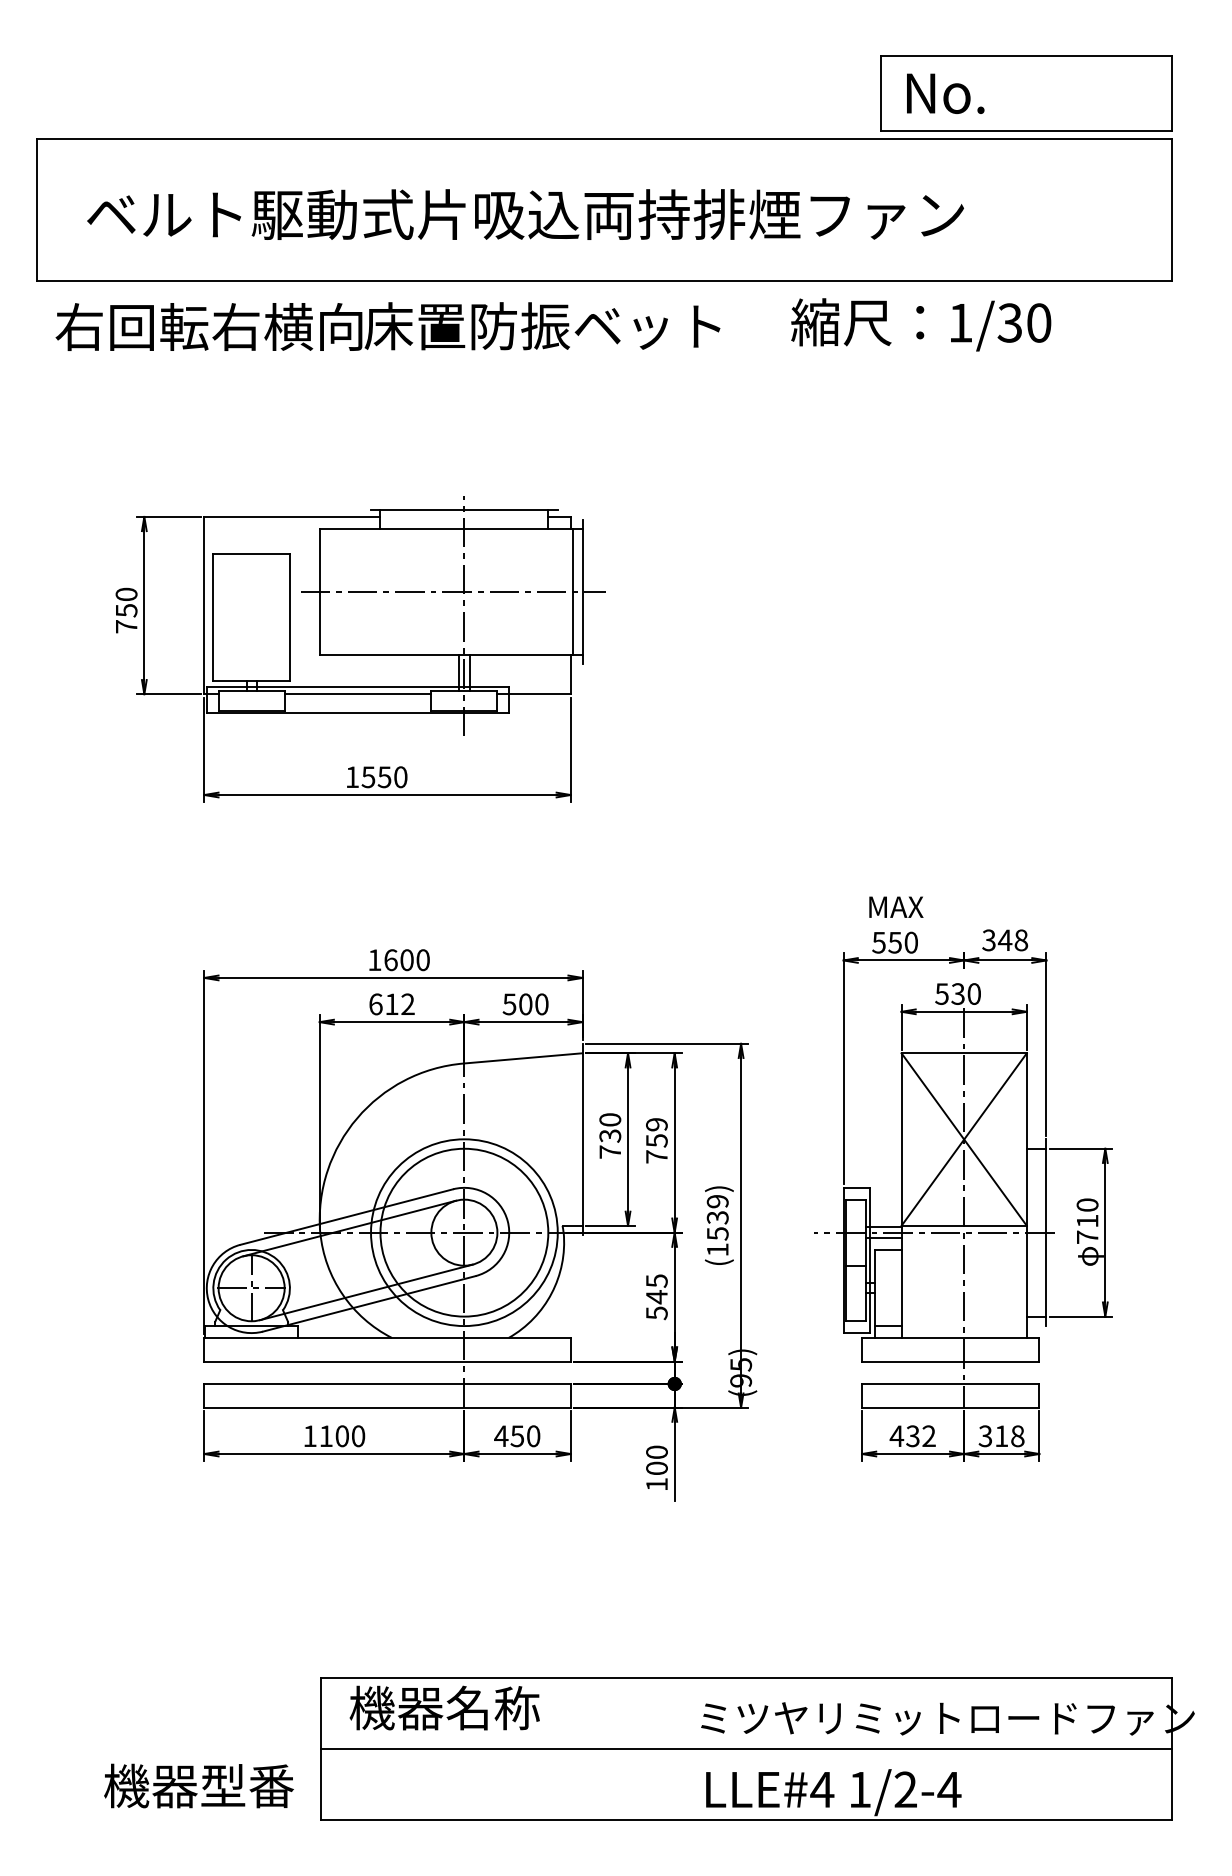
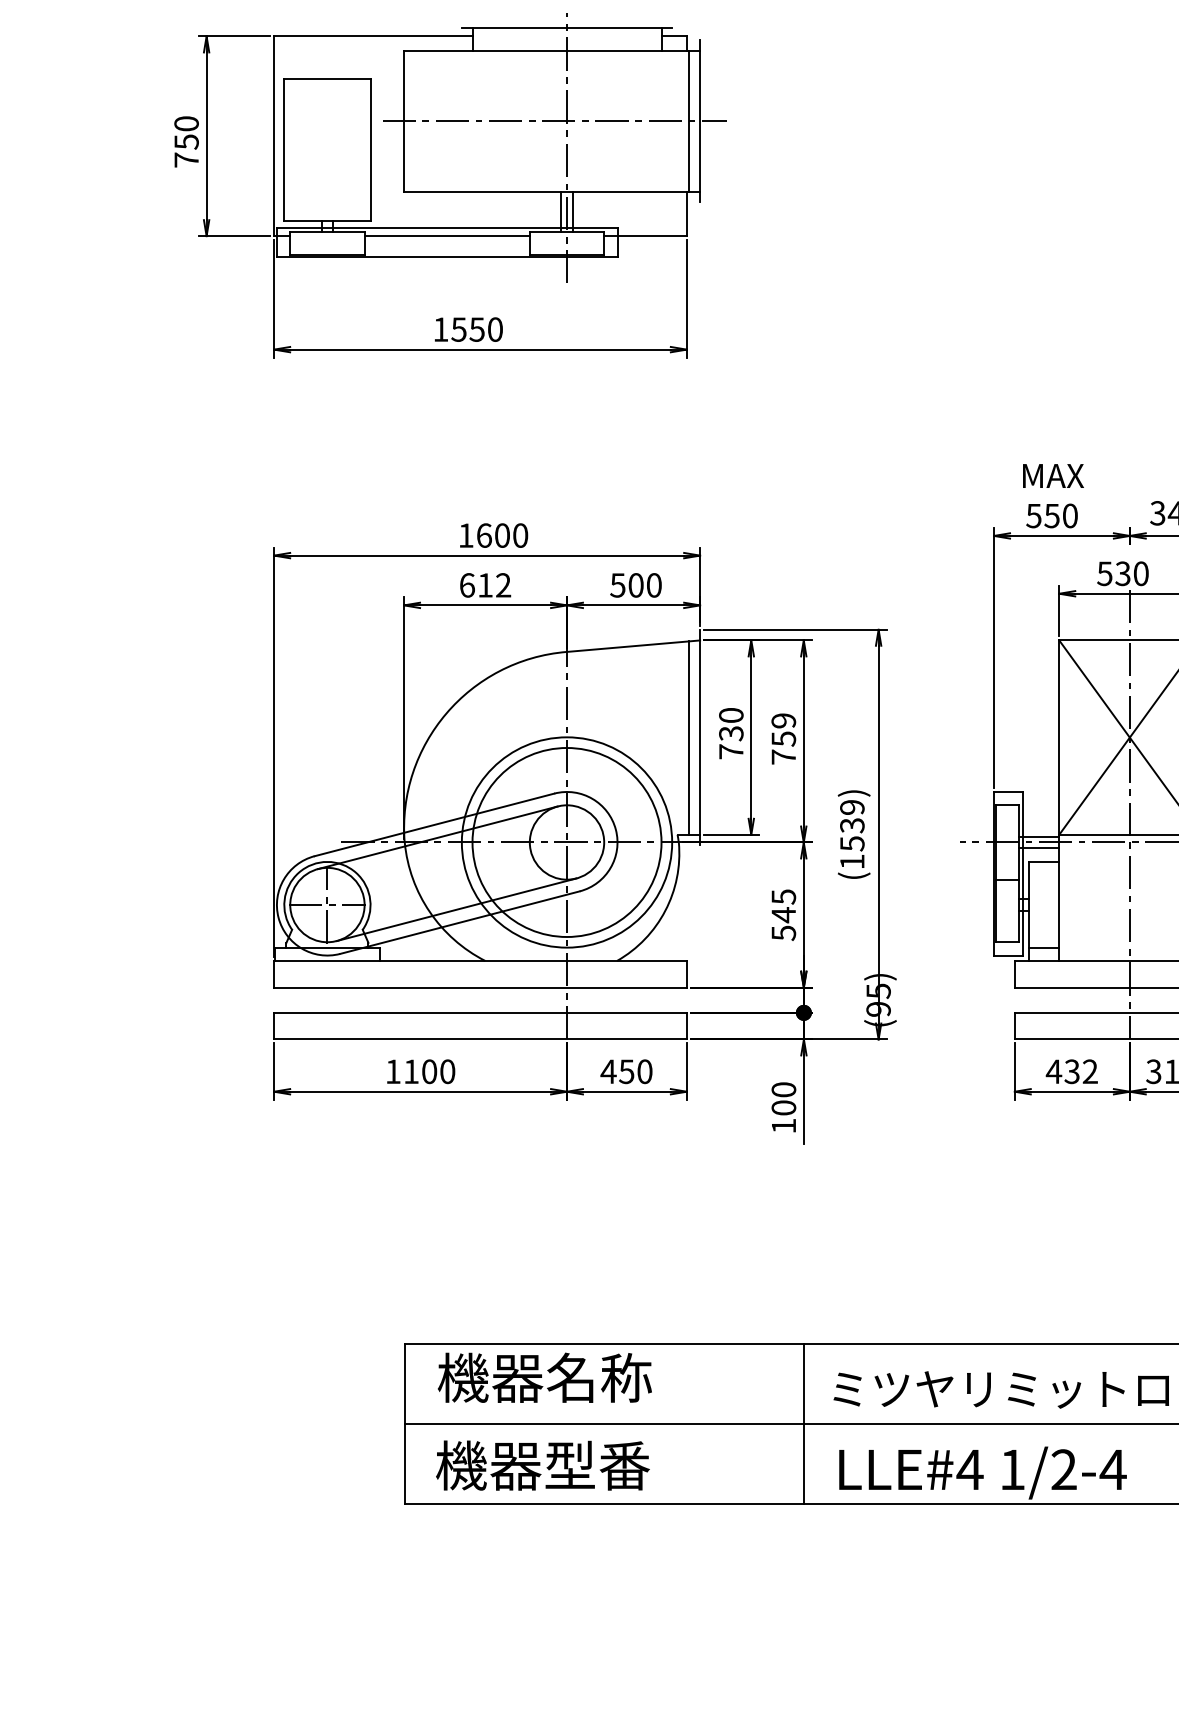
line: (573, 1139) -> (689, 737), added
line: (675, 1748) -> (804, 1423), added
text: (198, 1785) -> (542, 1465), moved

